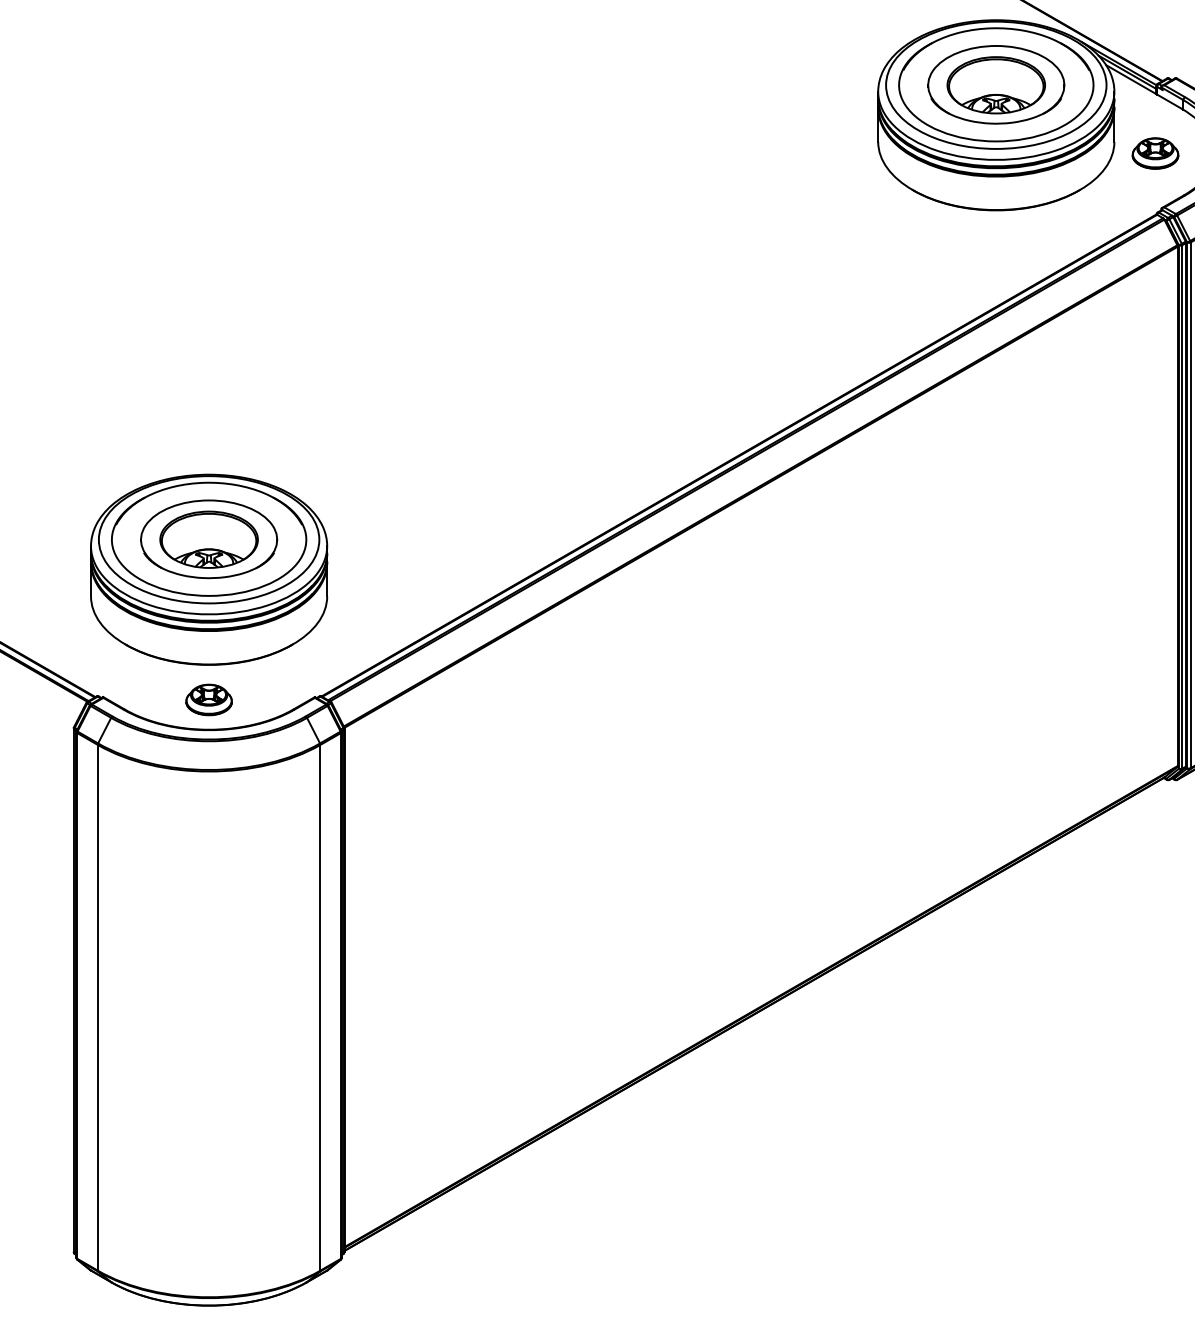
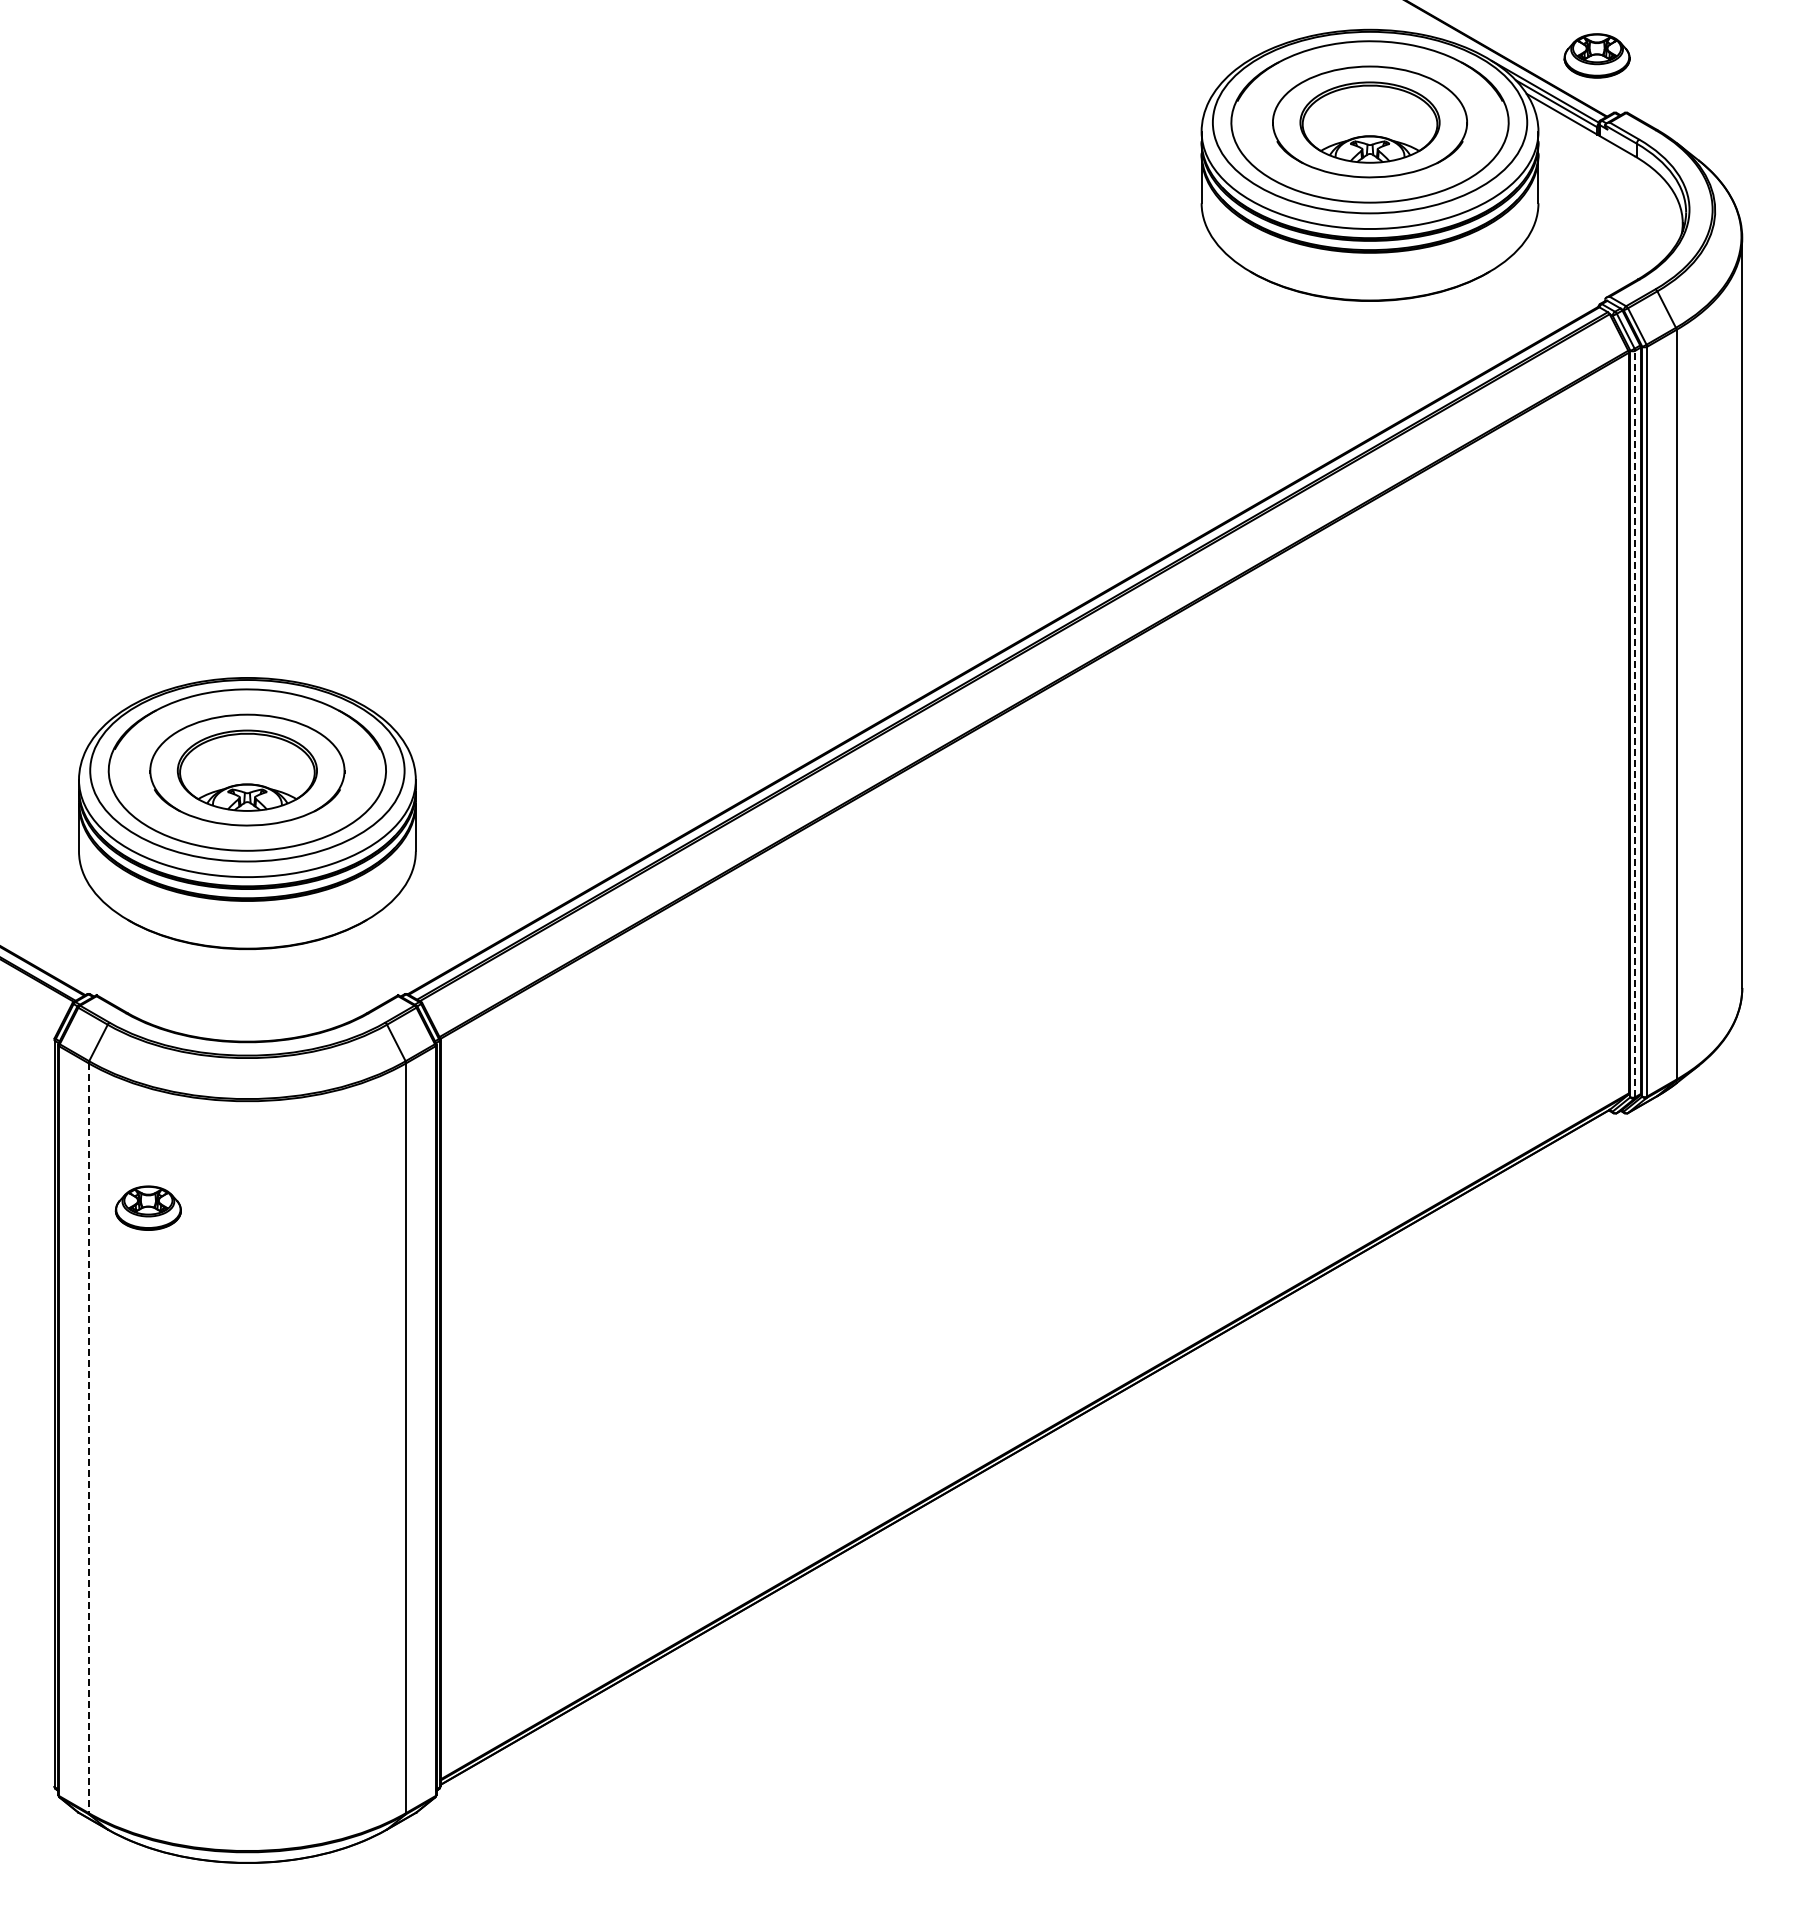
part: (1155, 153) -> (1596, 55), moved
line: (1182, 506) -> (1635, 723), solid -> dashed
part: (208, 699) -> (147, 1207), moved
line: (97, 1008) -> (88, 1438), solid -> dashed

